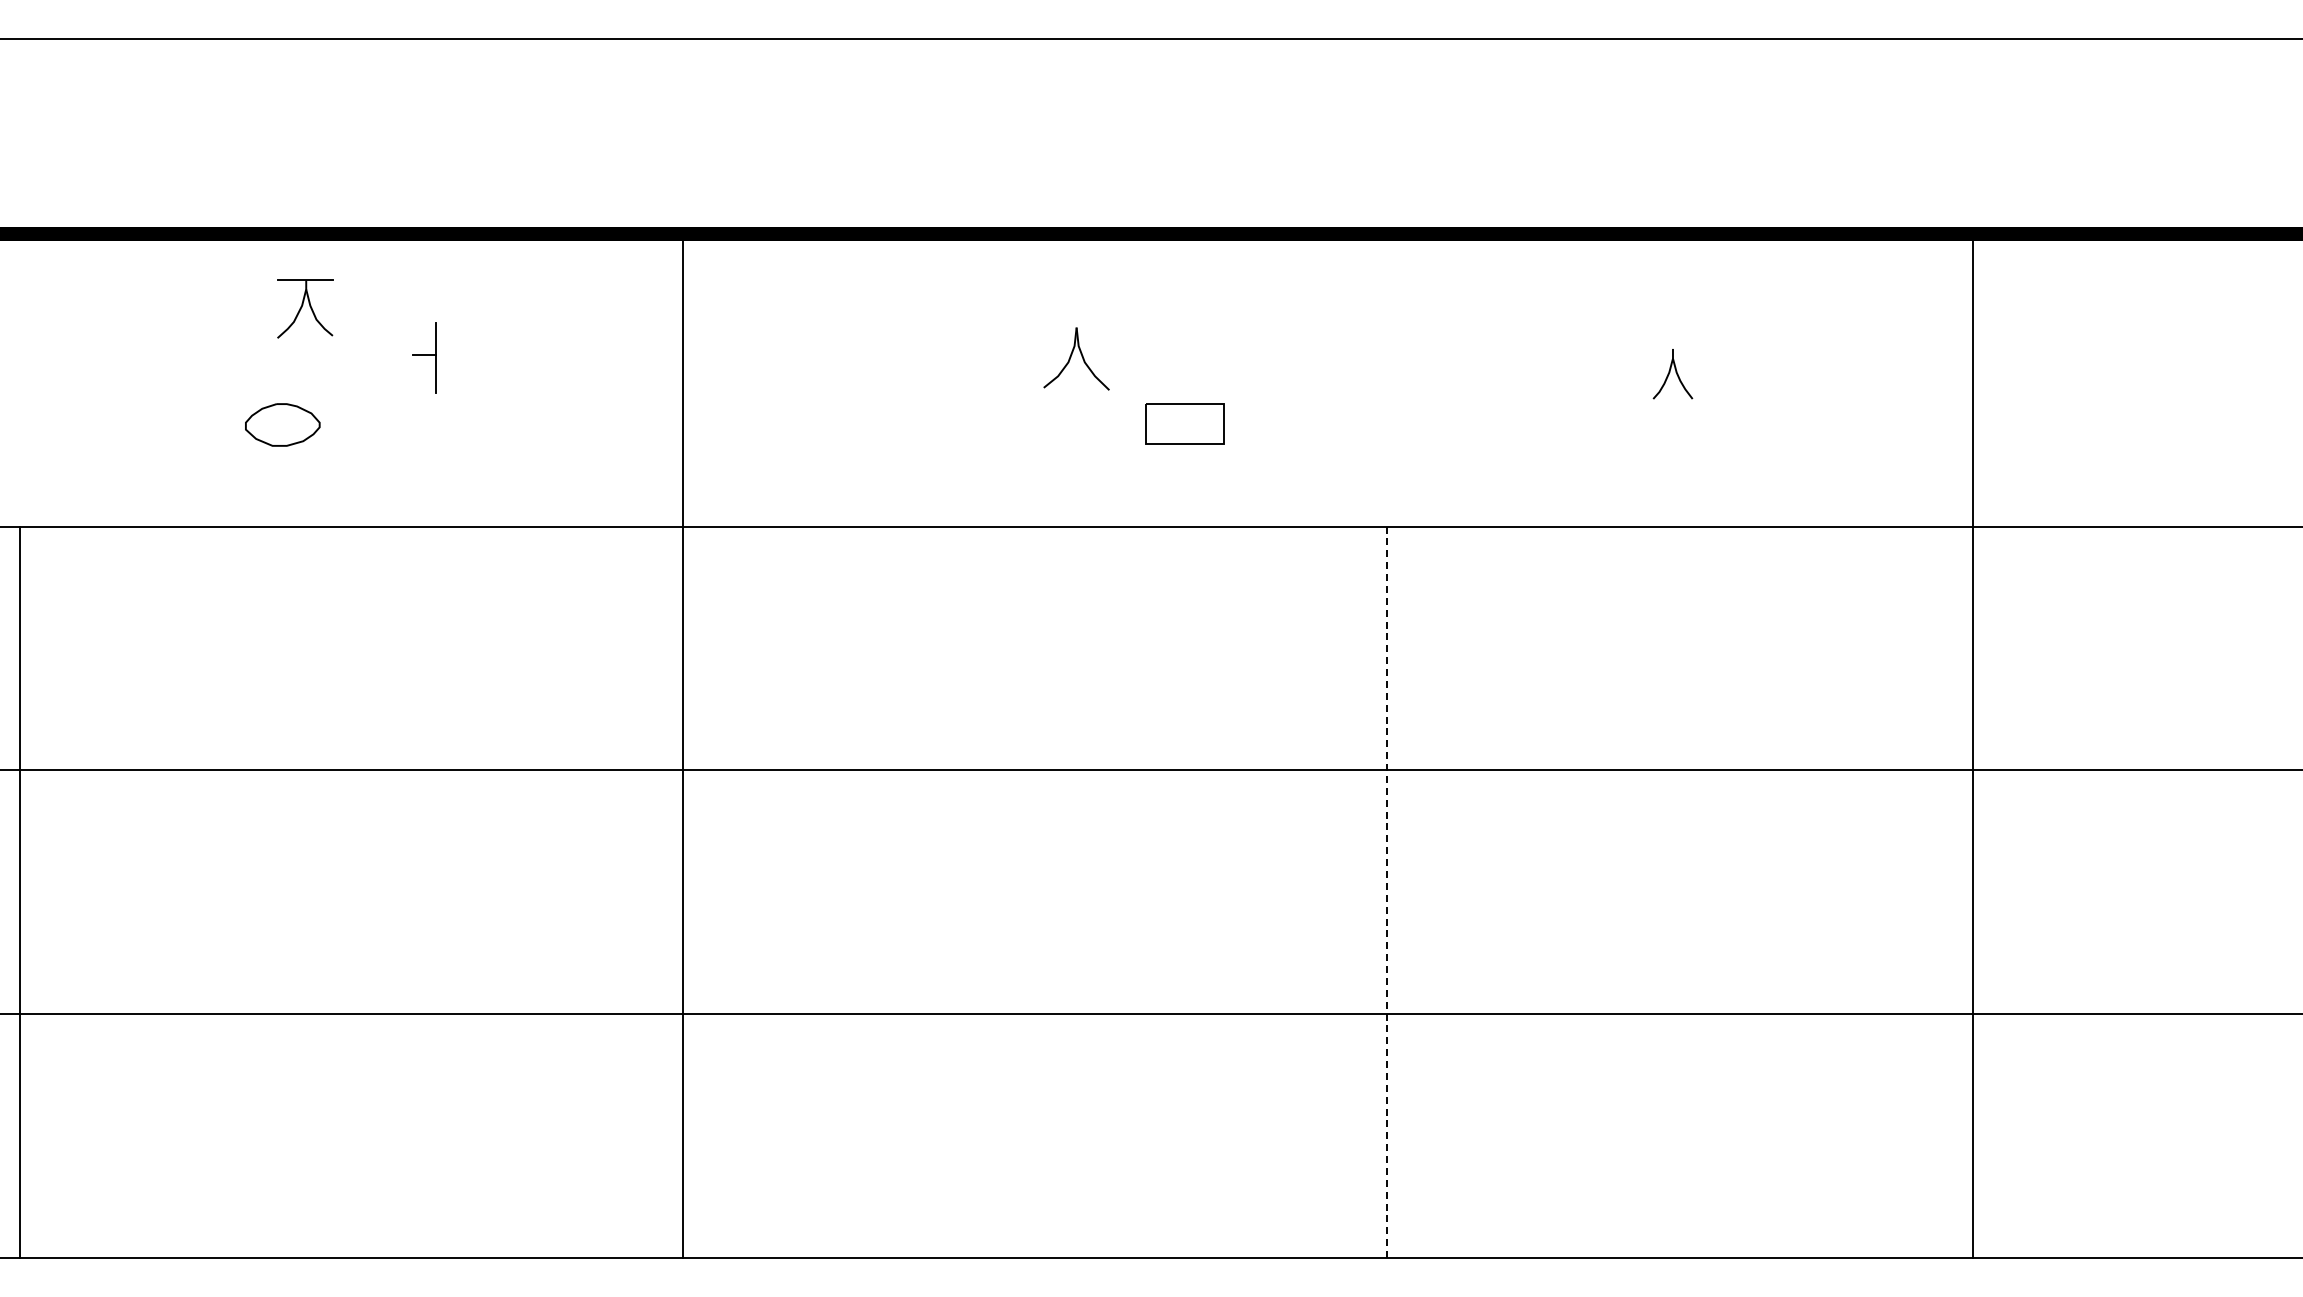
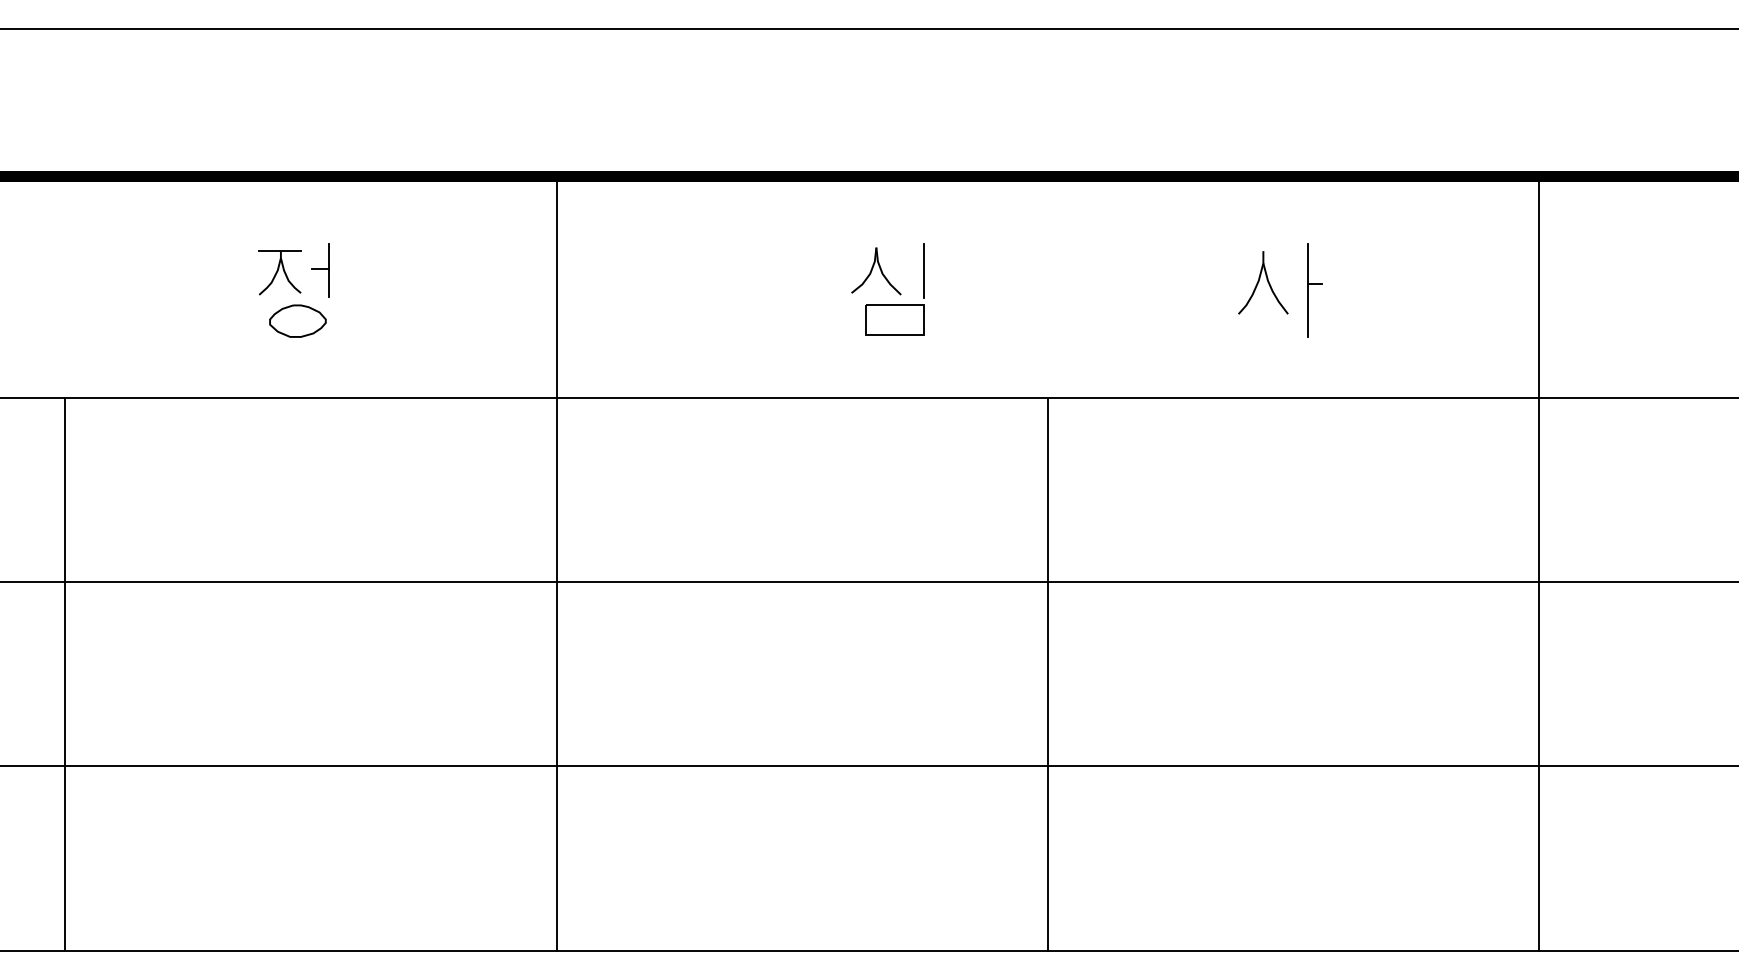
part: (305, 308) -> (280, 272), moved
part: (1076, 358) -> (876, 270), moved
line: (1224, 358) -> (924, 270), added
part: (1672, 373) -> (1263, 282), size x1.67
part: (1741, 376) -> (1315, 284), added
part: (282, 424) -> (297, 320), moved
line: (683, 745) -> (556, 563), moved
line: (1972, 745) -> (1538, 563), moved
line: (19, 892) -> (65, 674), moved
line: (1387, 892) -> (1047, 674), dashed -> solid

